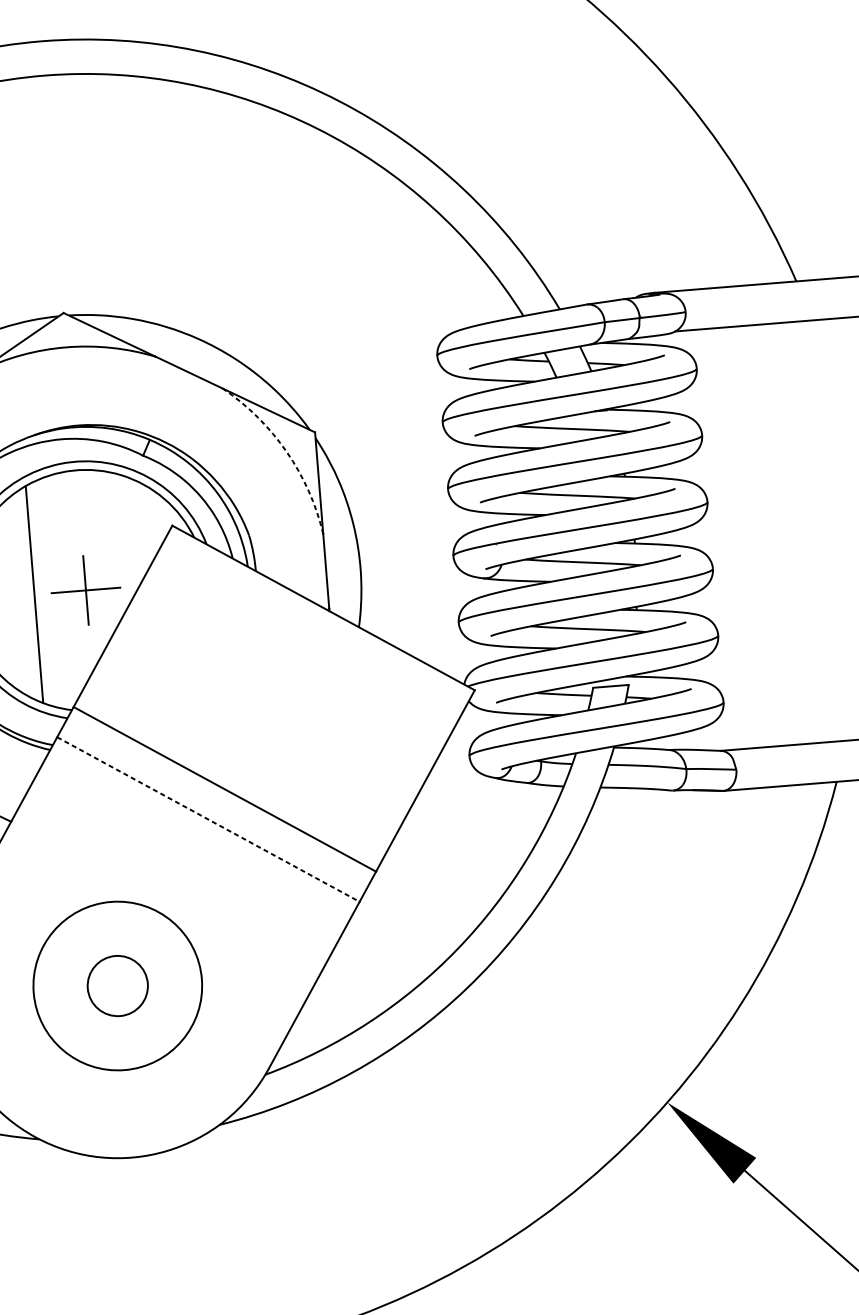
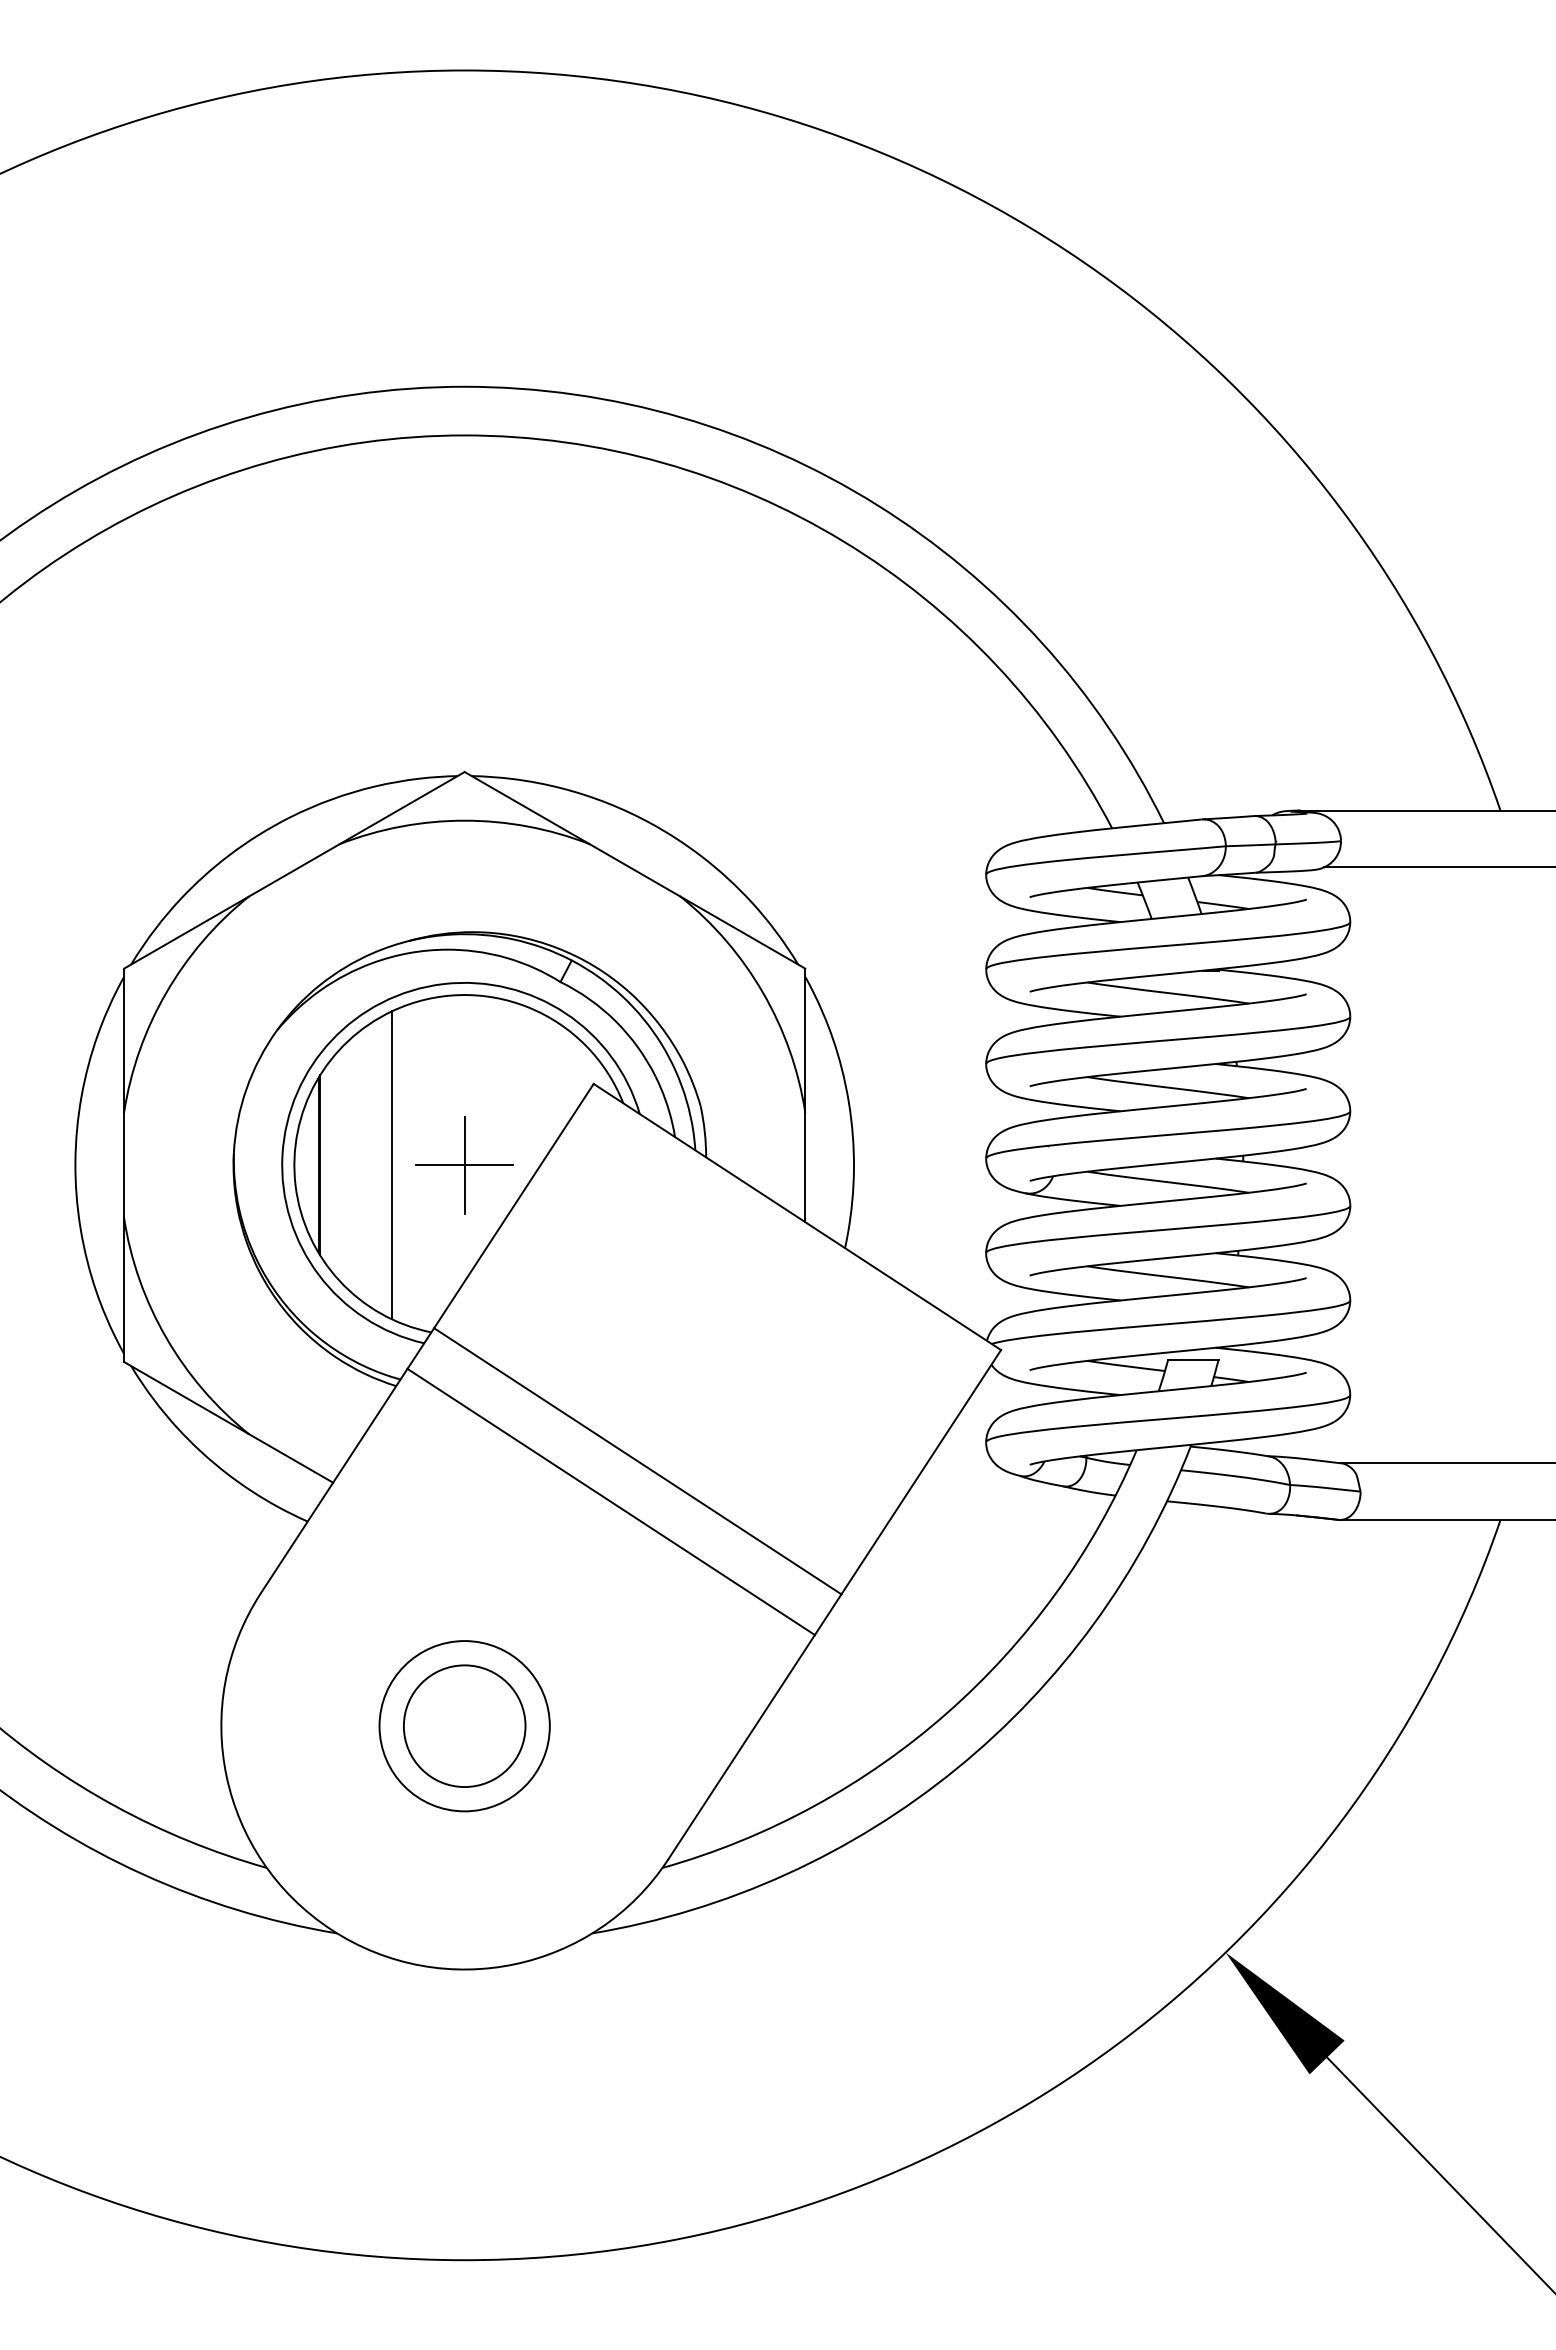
arc: (286, 452) -> (763, 993), dashed -> solid
line: (208, 819) -> (611, 1502), dashed -> solid
circle: (117, 986) -> (464, 1726), size x0.71
circle: (117, 986) -> (464, 1726), size x1.43

